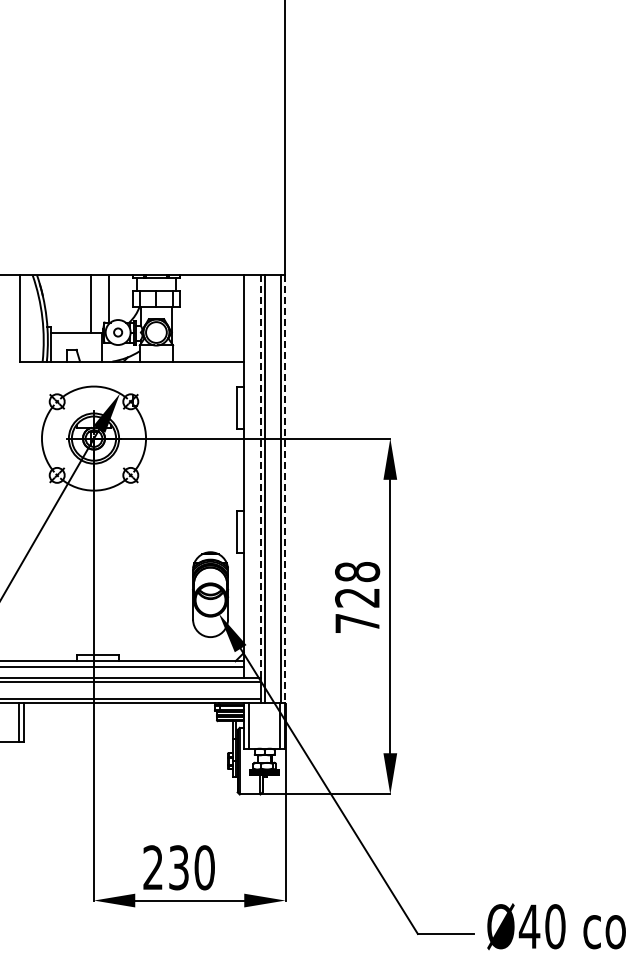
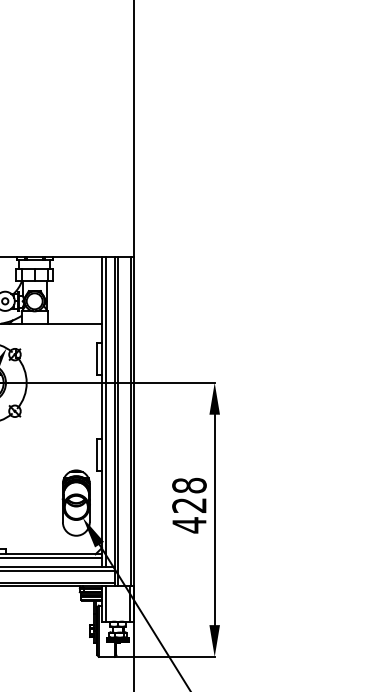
line: (249, 476) -> (106, 412), added
line: (260, 477) -> (114, 412), dashed -> solid
line: (285, 489) -> (134, 422), dashed -> solid
text: (357, 623) -> (189, 525), 728 -> 428

